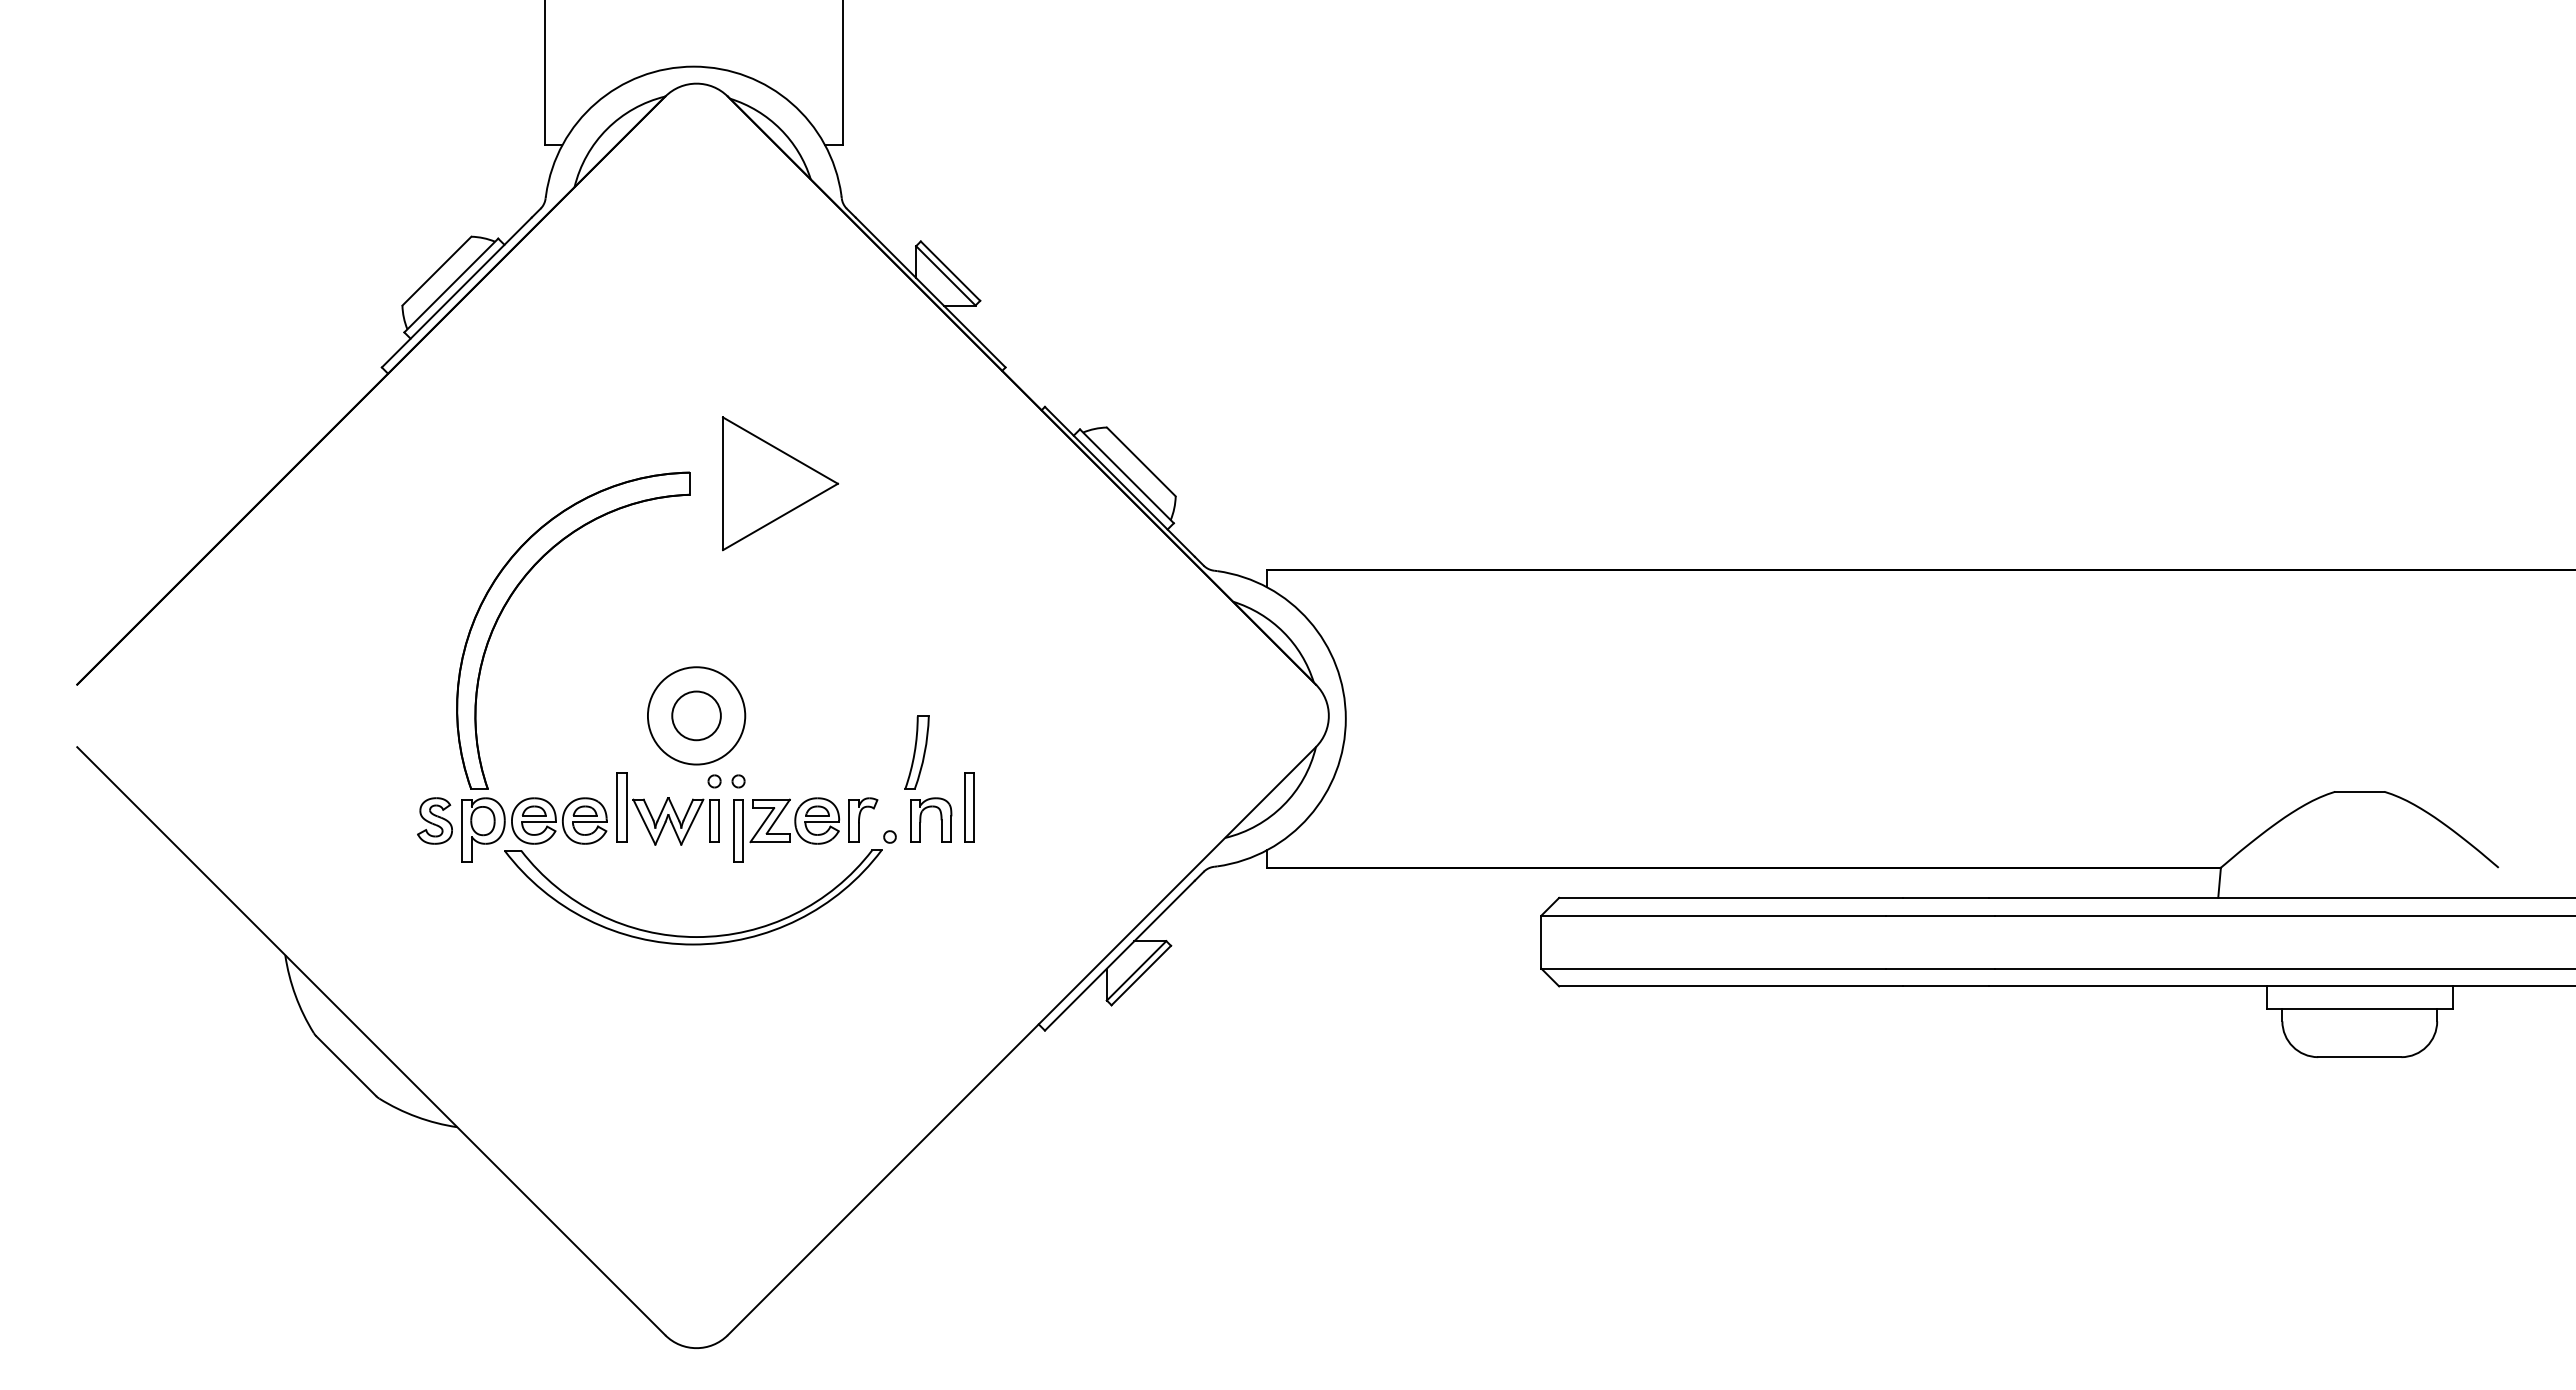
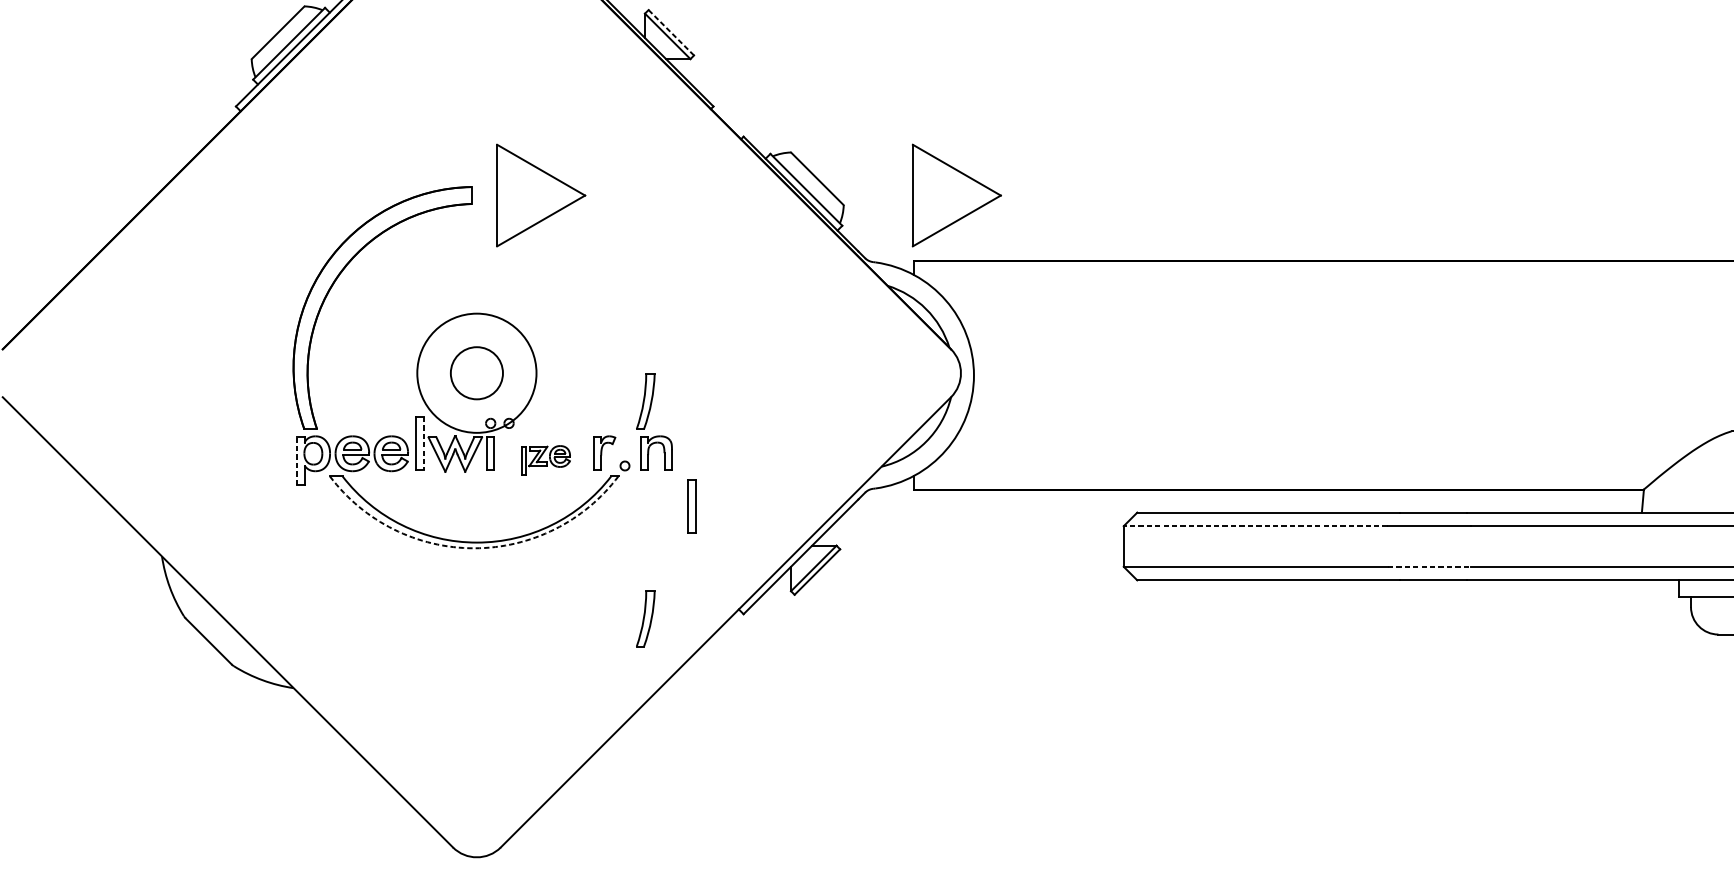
line: (950, 271) -> (671, 33), solid -> dashed
part: (1323, 483) -> (956, 195), added
circle: (696, 715) -> (476, 372), size x1.4
circle: (696, 715) -> (476, 372), size x1.6
line: (626, 807) -> (423, 443), solid -> dashed
part: (969, 807) -> (691, 506), moved
part: (434, 820) -> (276, 453), removed
part: (786, 829) -> (545, 460), size x0.6
line: (461, 830) -> (296, 461), solid -> dashed
line: (1713, 915) -> (1255, 526), solid -> dashed
arc: (693, 944) -> (474, 548), solid -> dashed
line: (1940, 968) -> (1429, 566), solid -> dashed
part: (916, 1036) -> (645, 618), added

